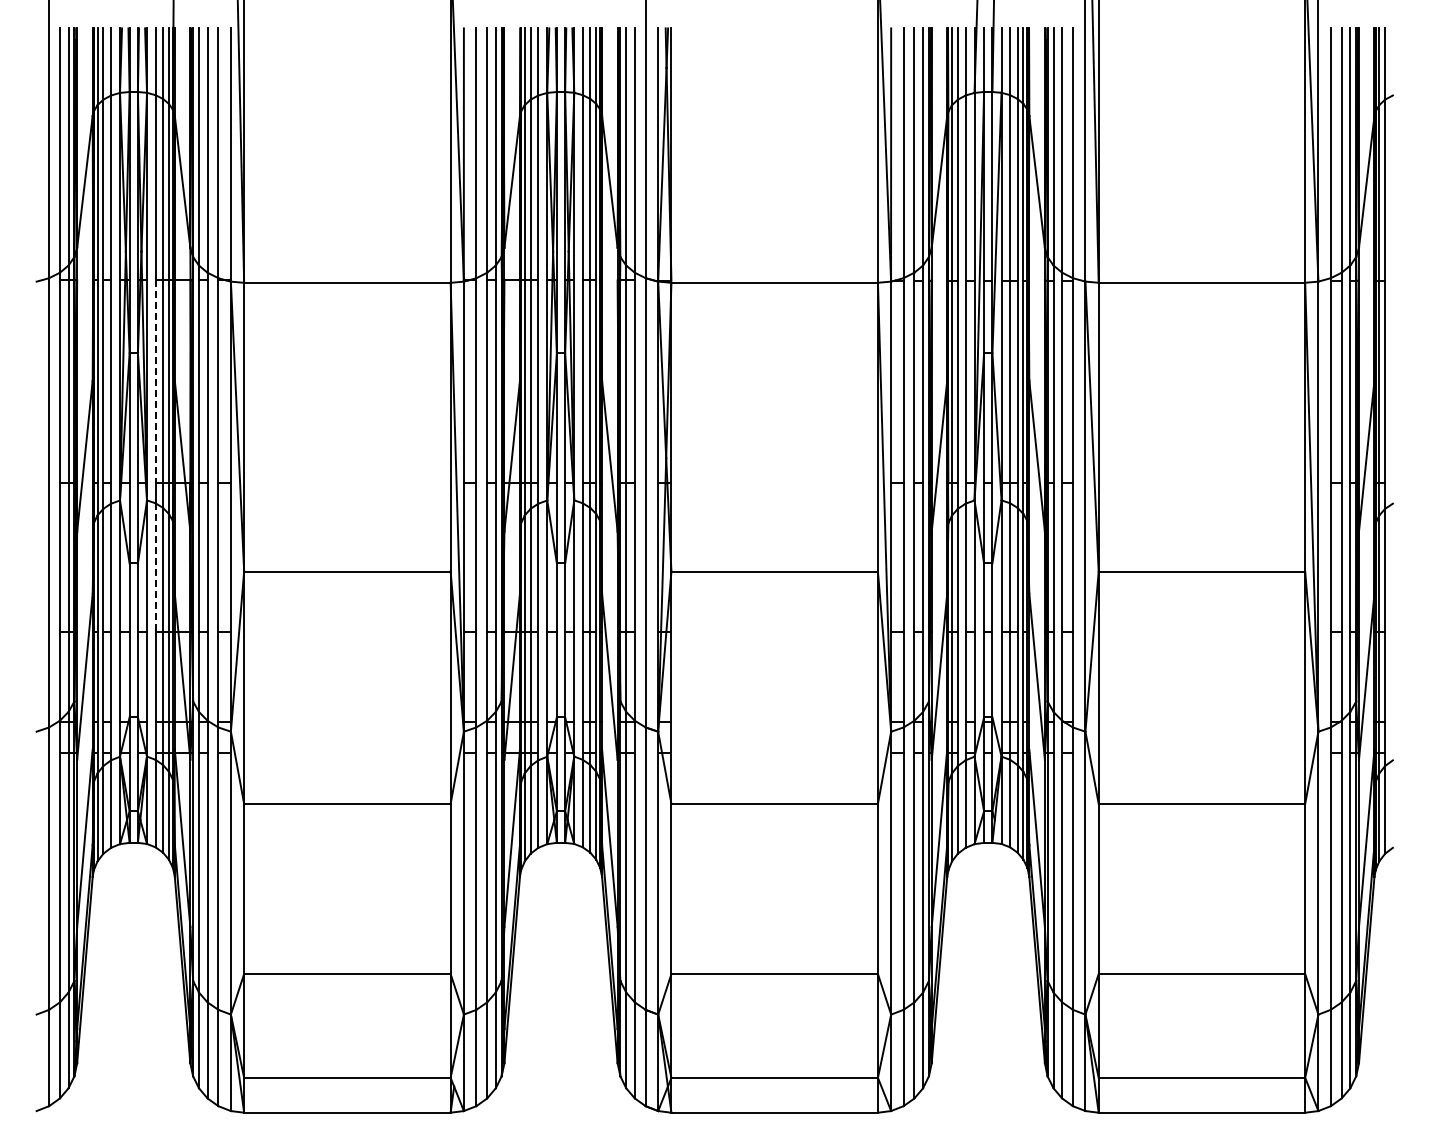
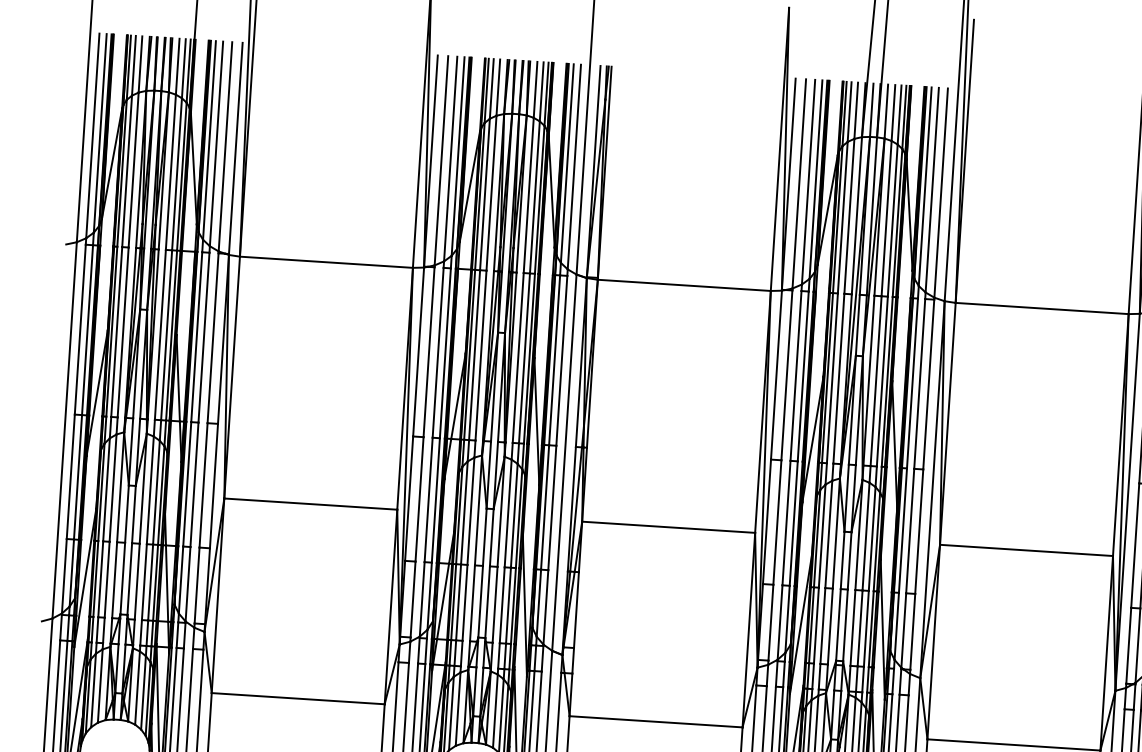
line: (155, 382) -> (160, 335), dashed -> solid
line: (155, 568) -> (150, 491), dashed -> solid

